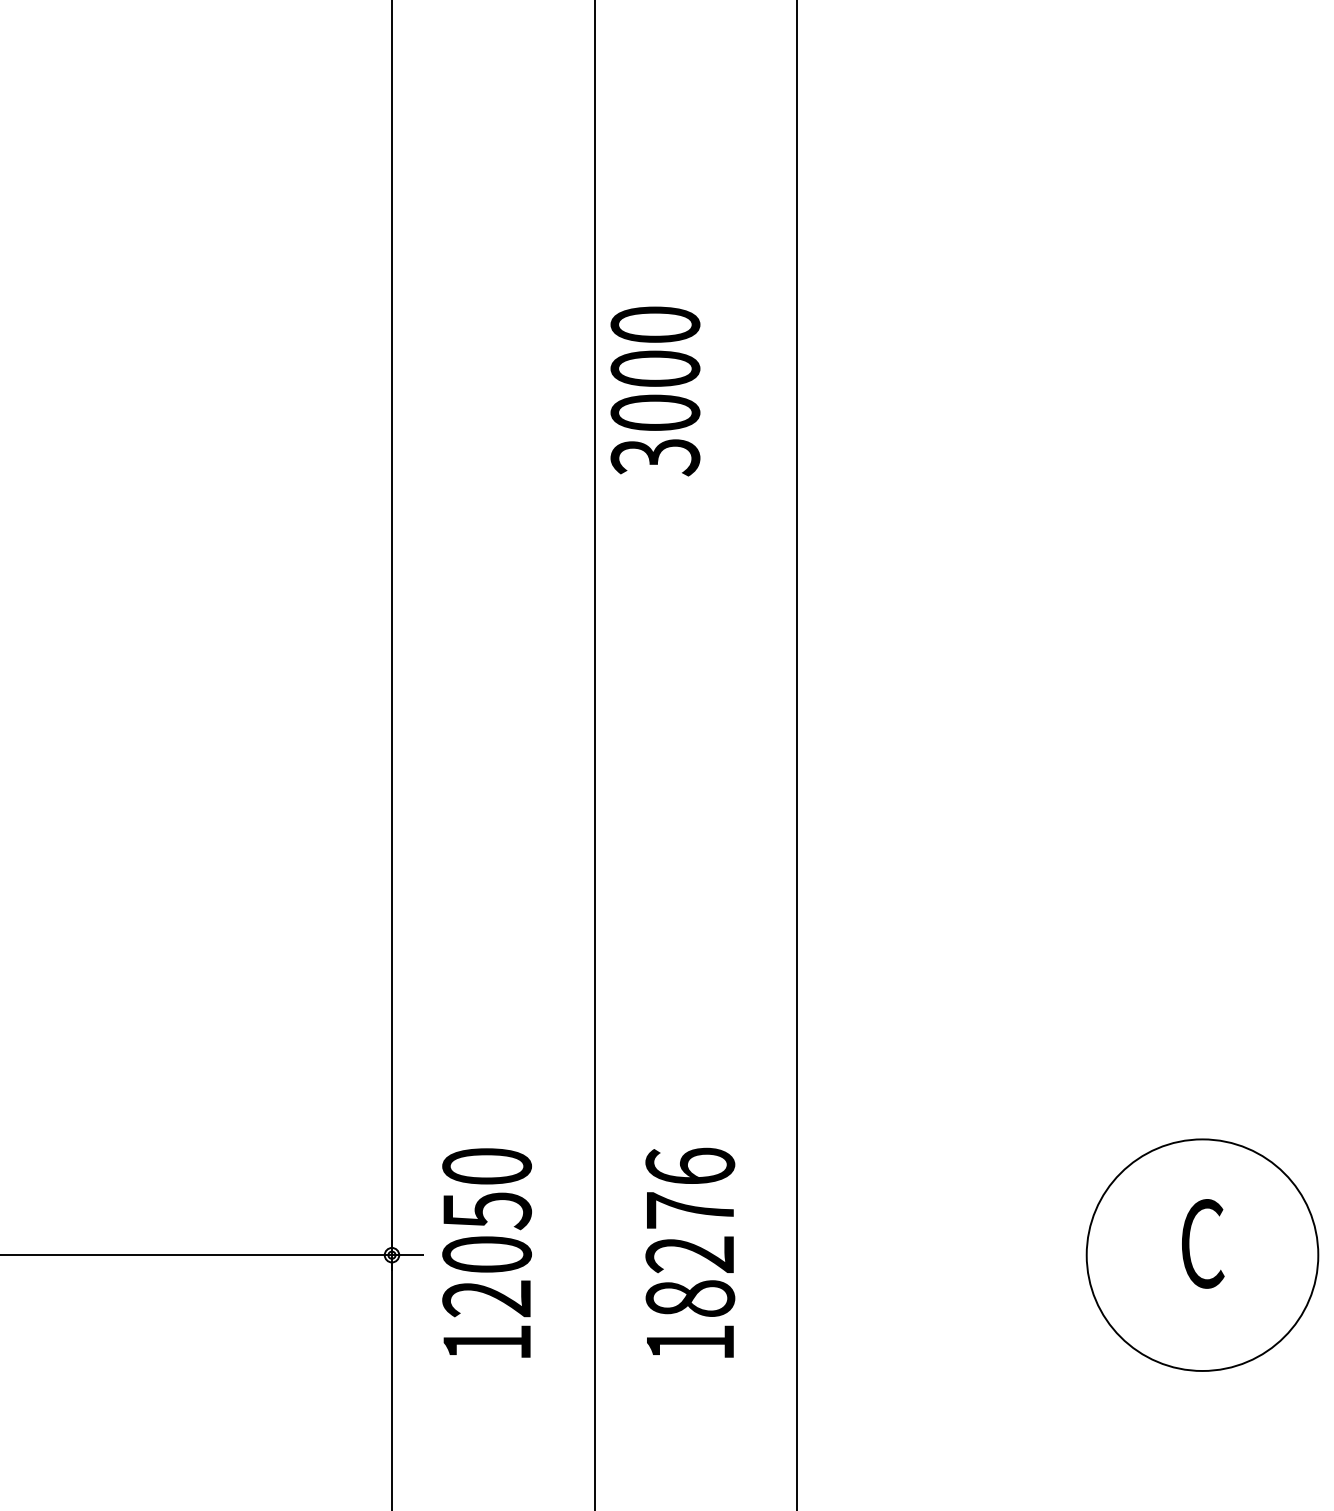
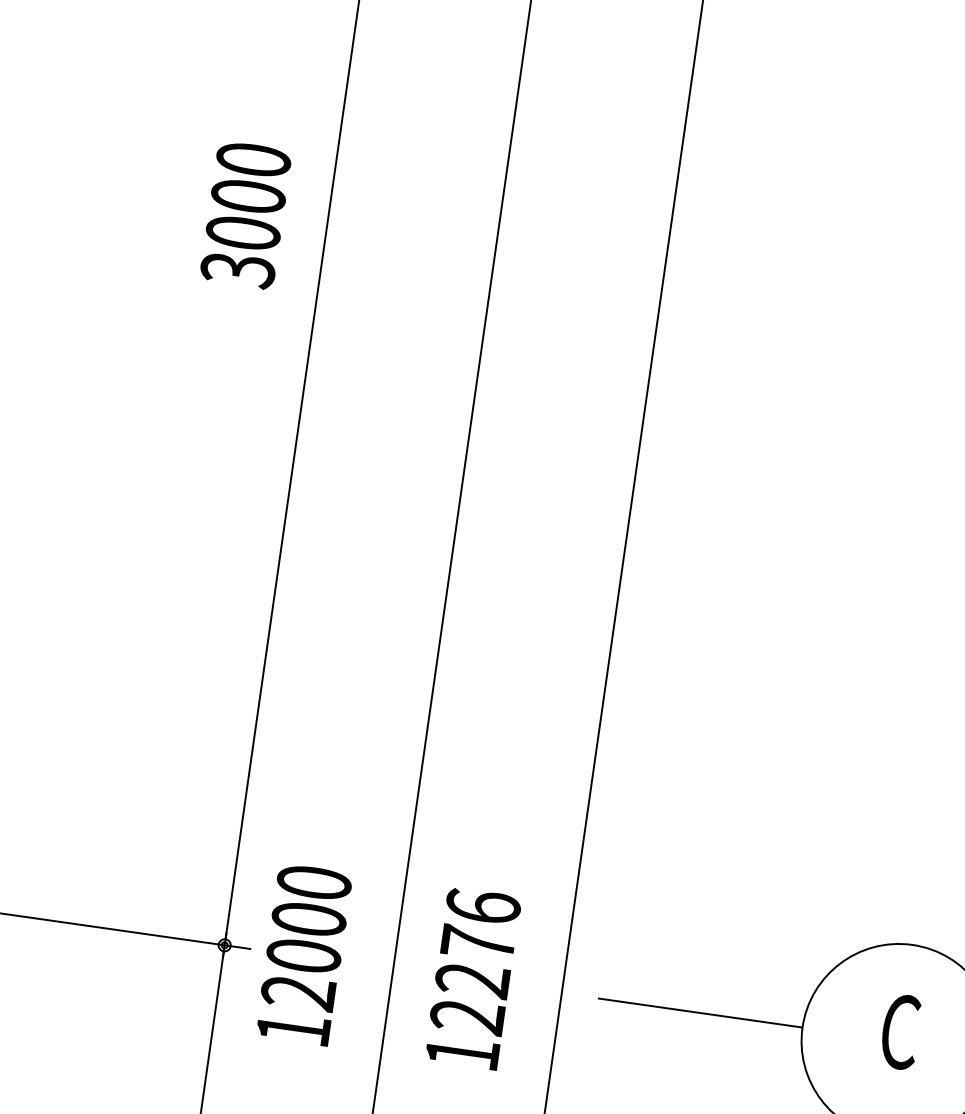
text: (655, 391) -> (245, 215), moved
text: (486, 1211) -> (308, 920), 12050 -> 12000
line: (963, 1255) -> (700, 1013), added
text: (690, 1298) -> (467, 1016), 18276 -> 12276

